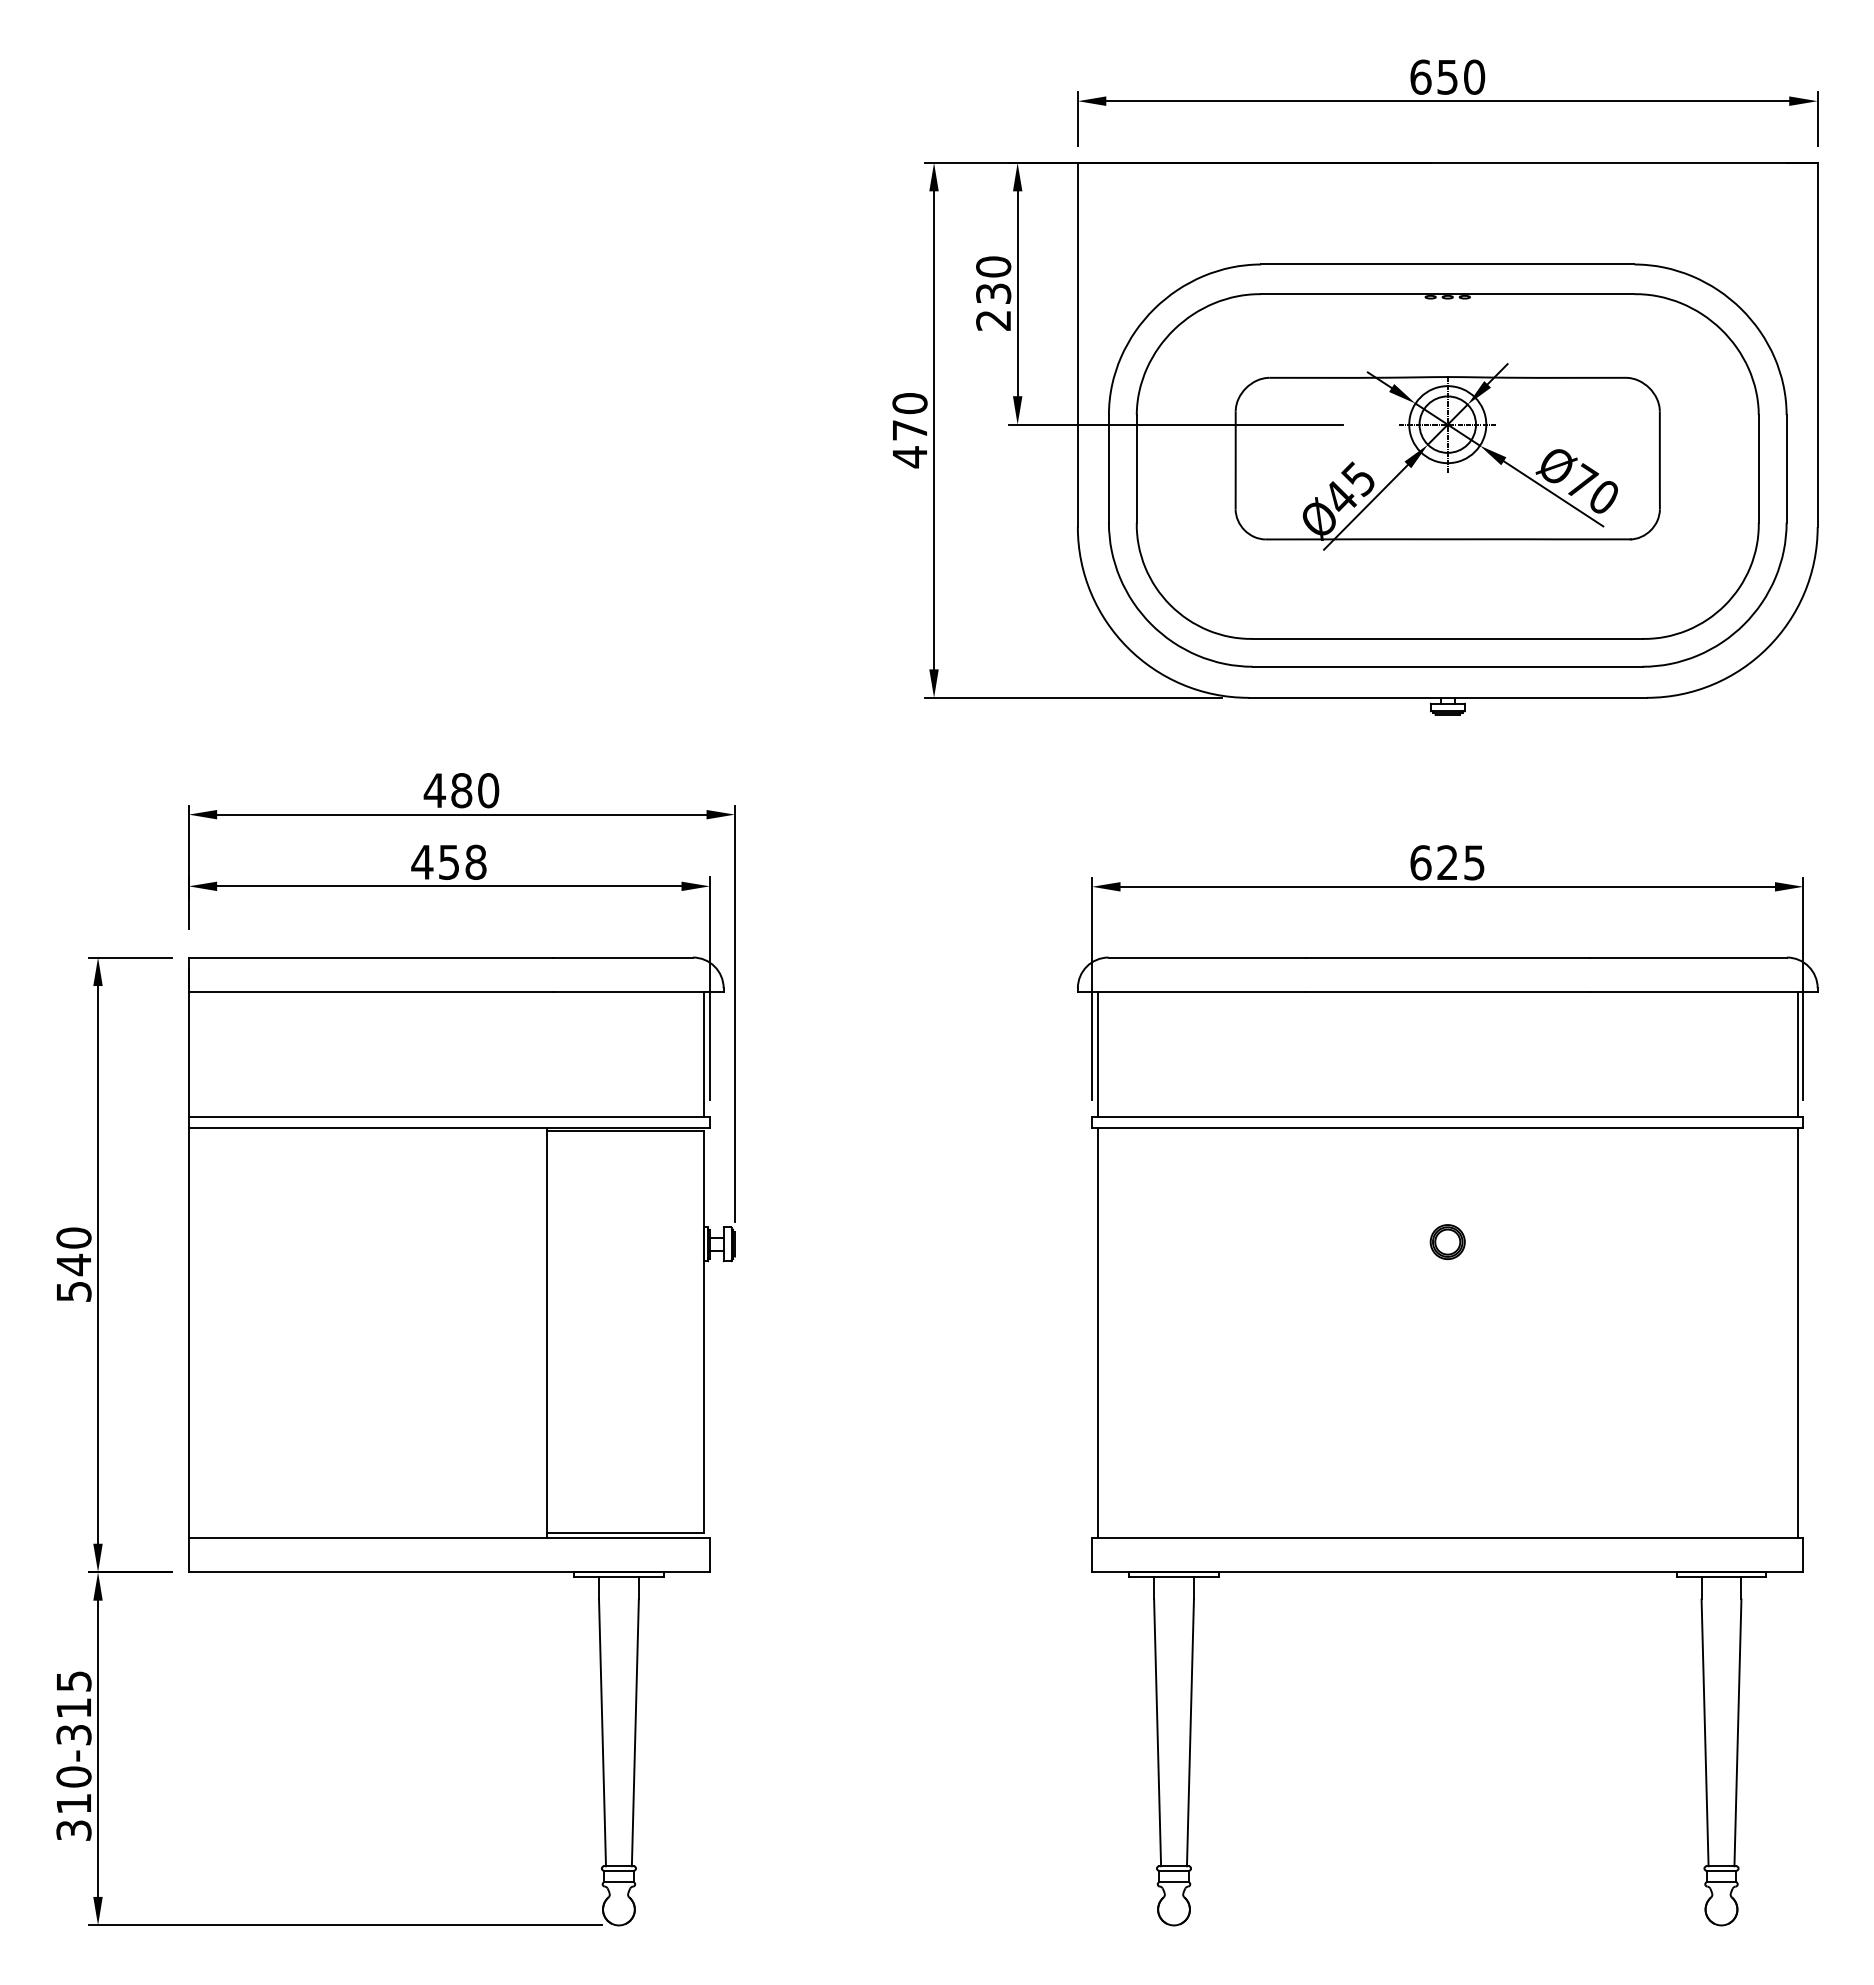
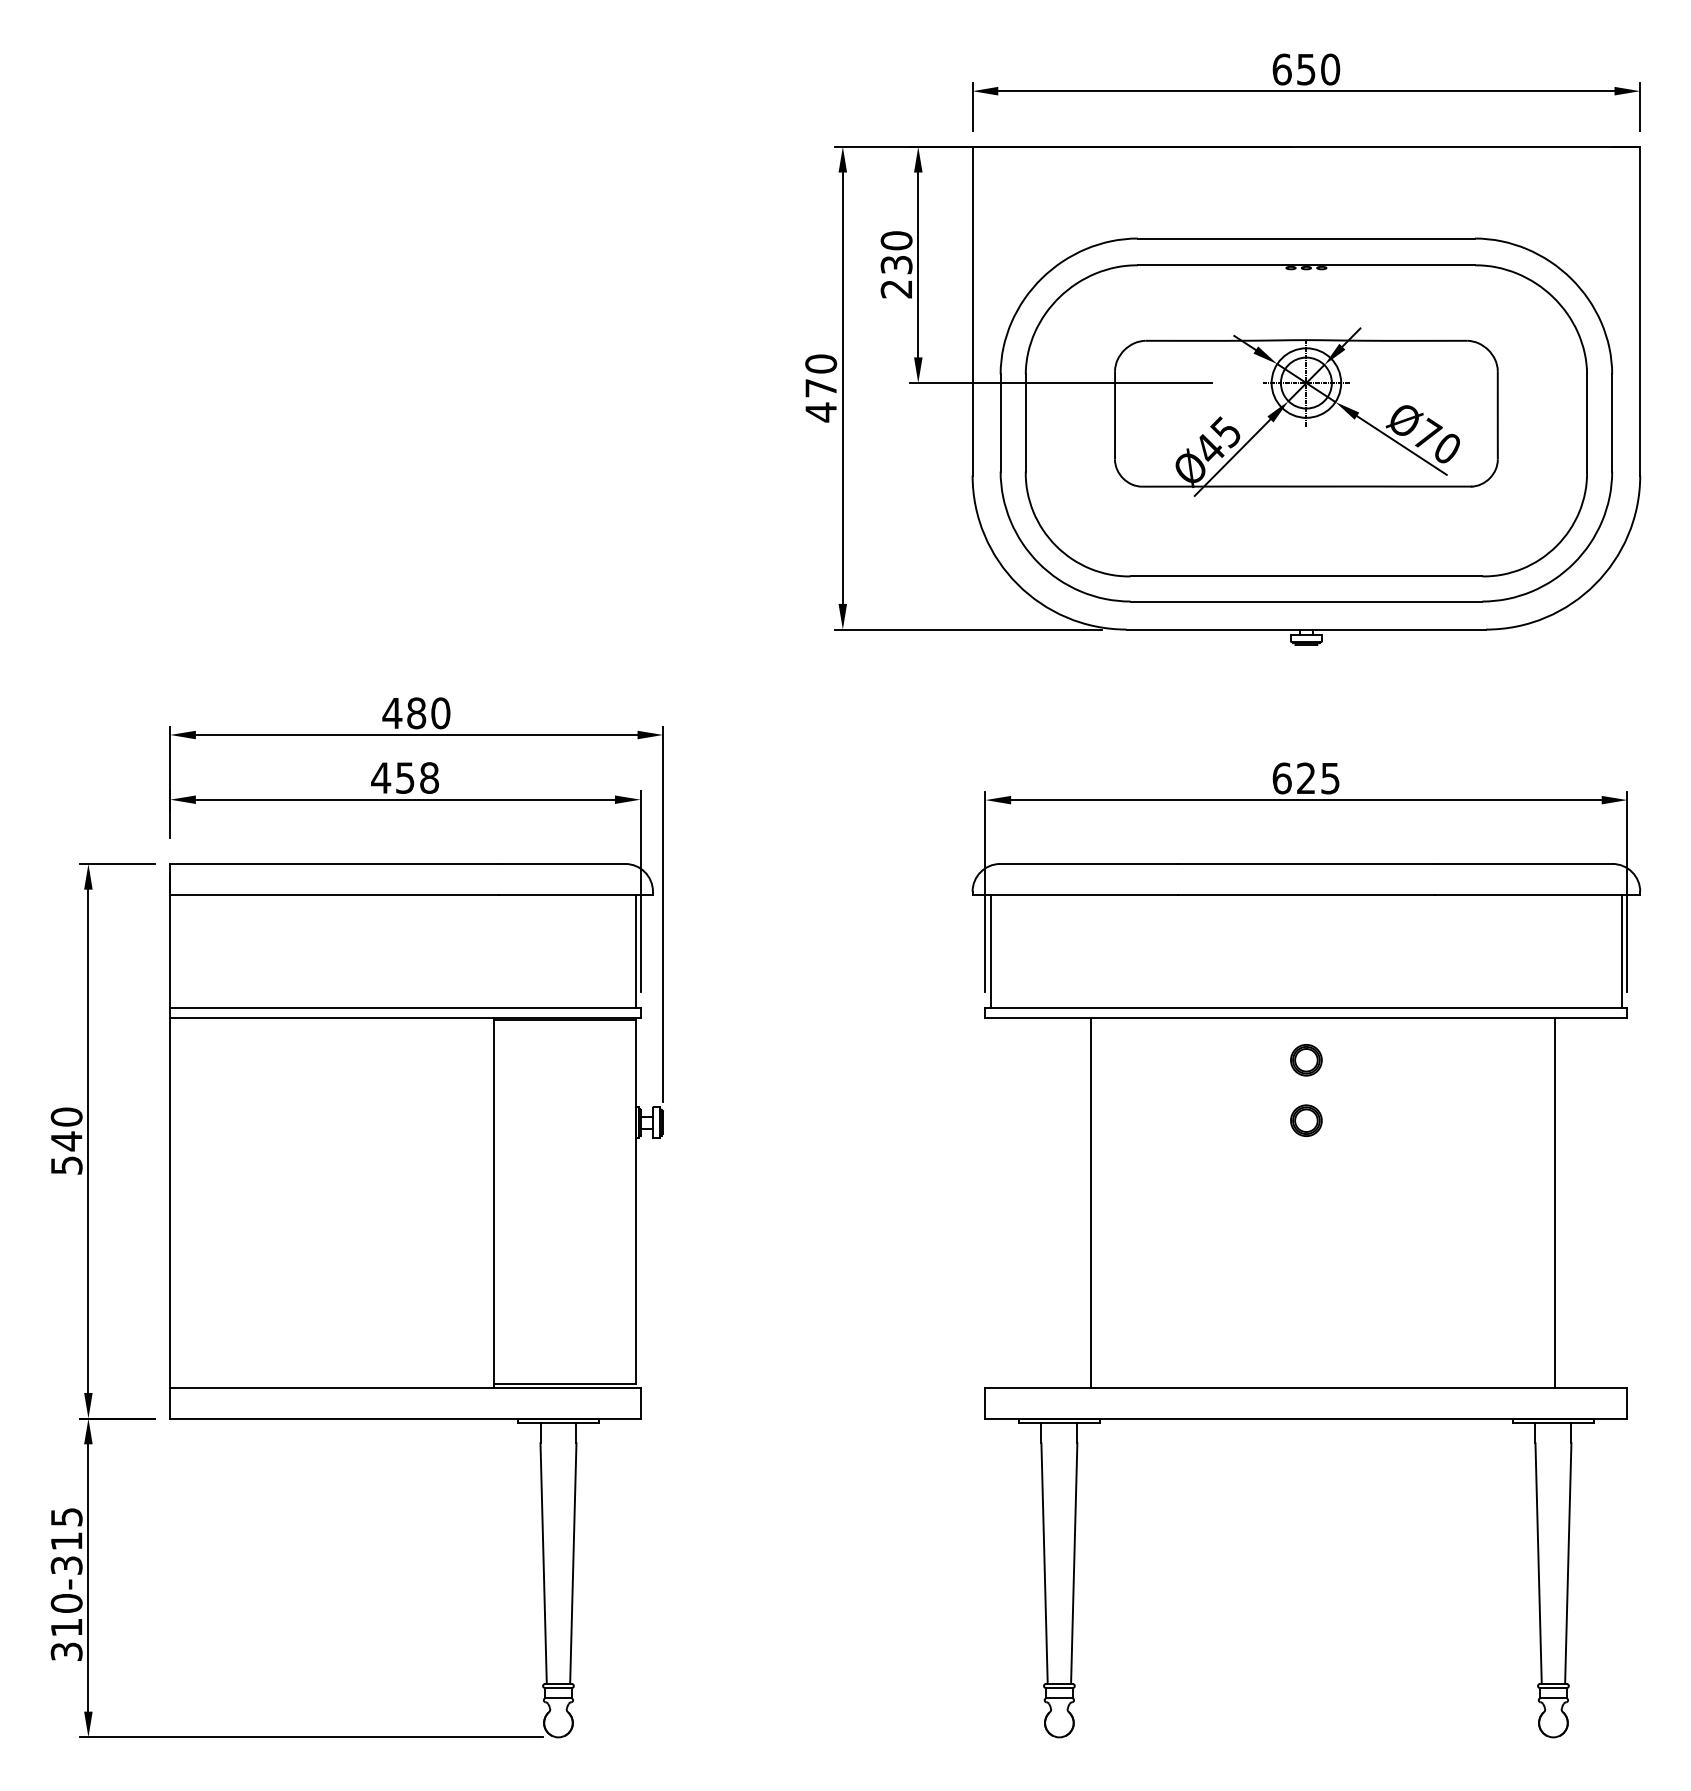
part: (1447, 1175) -> (1306, 1060), added
line: (1097, 1333) -> (1090, 1203), moved
line: (1797, 1333) -> (1555, 1203), moved

